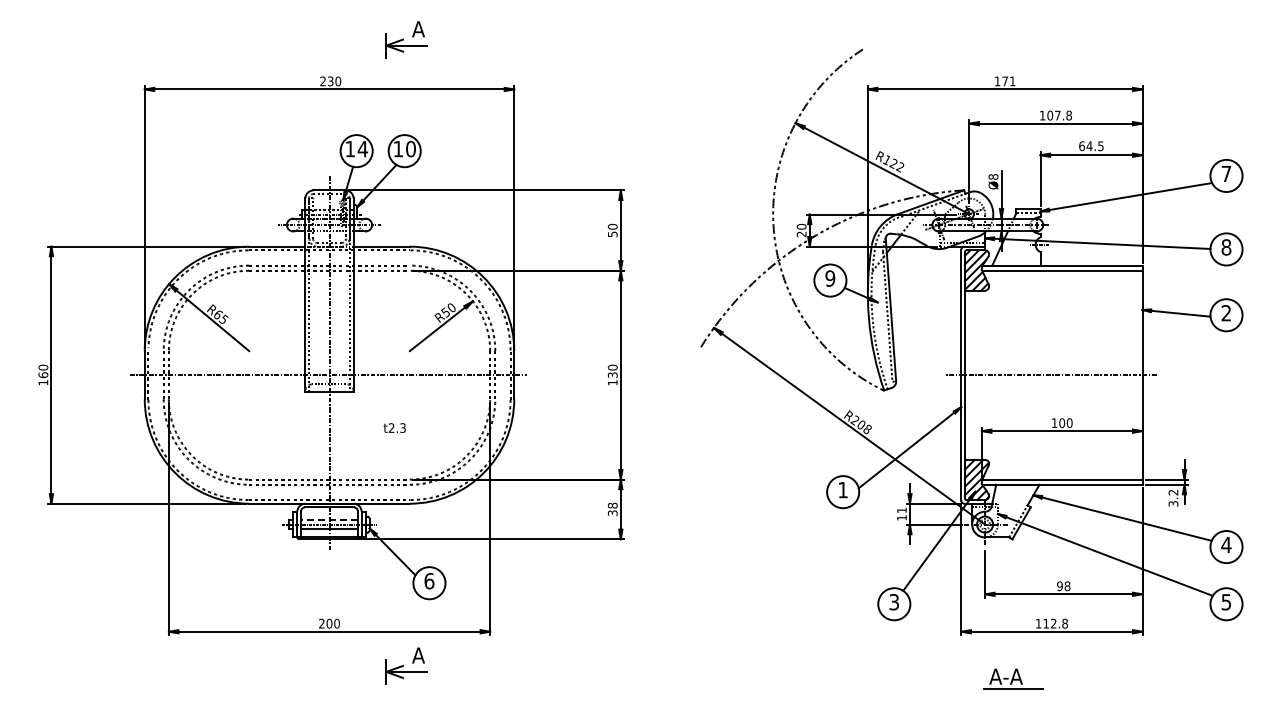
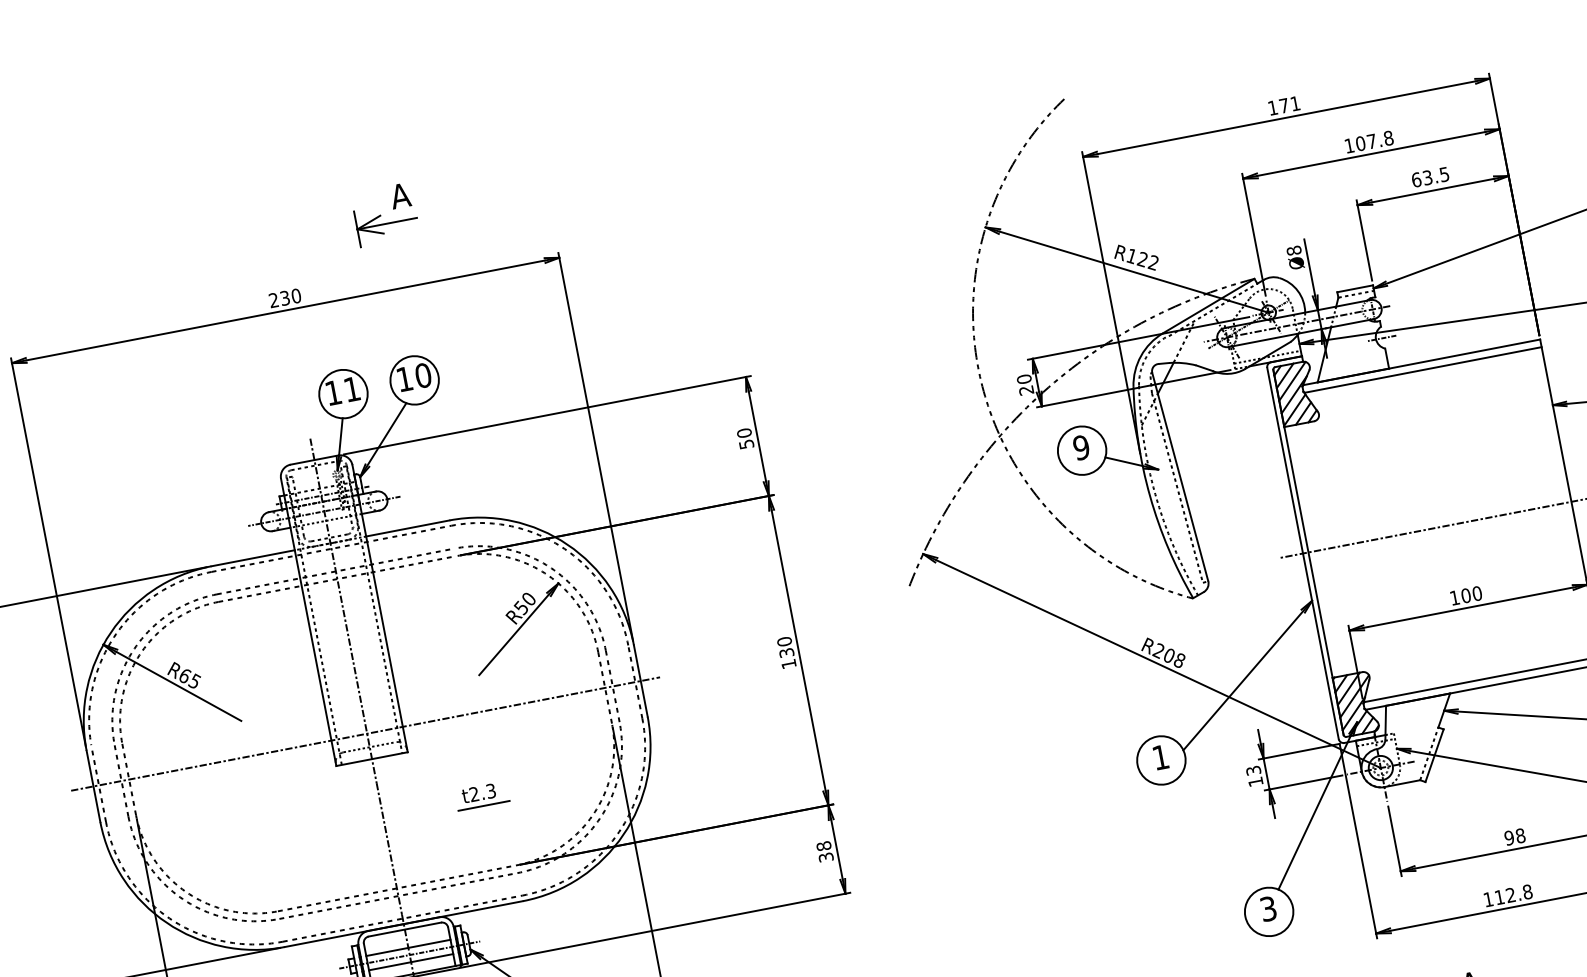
text: (1089, 146) -> (1427, 178), 64.5 -> 63.5
text: (362, 149) -> (351, 390), 14 -> 11
line: (396, 436) -> (483, 805), added
text: (901, 510) -> (1253, 771), 11 -> 13
line: (329, 519) -> (408, 947), dashed -> solid

